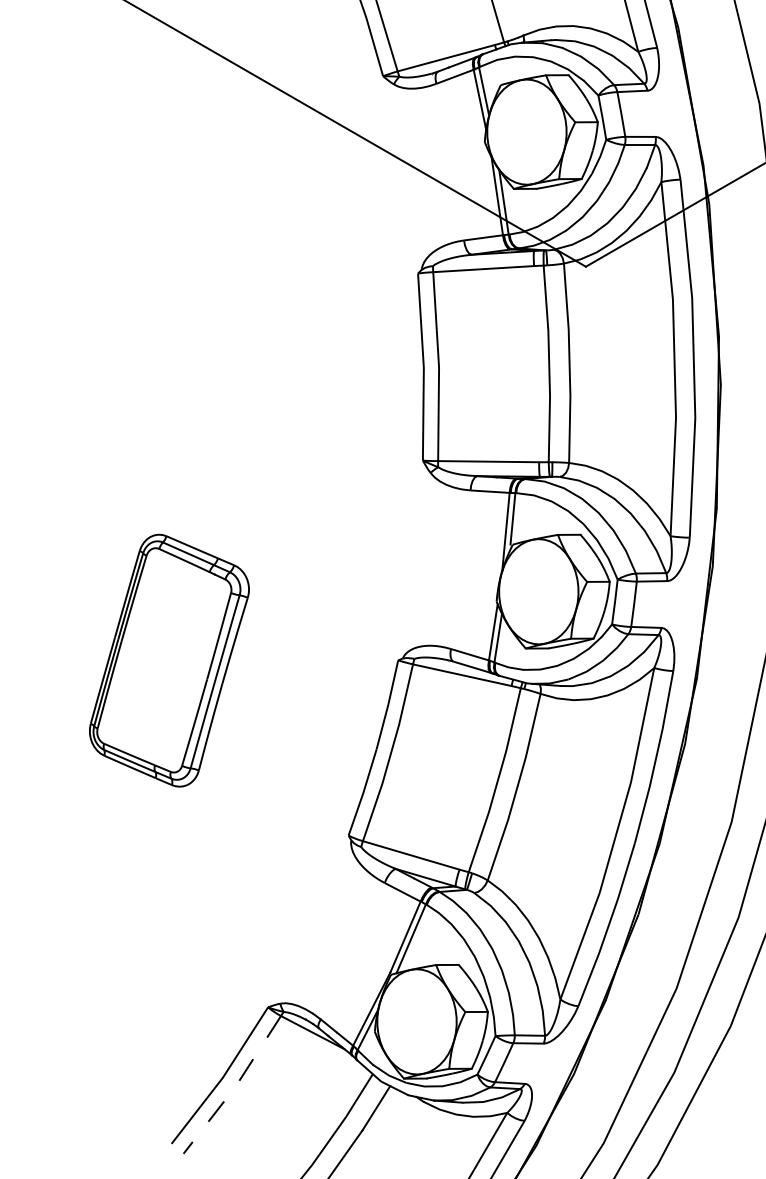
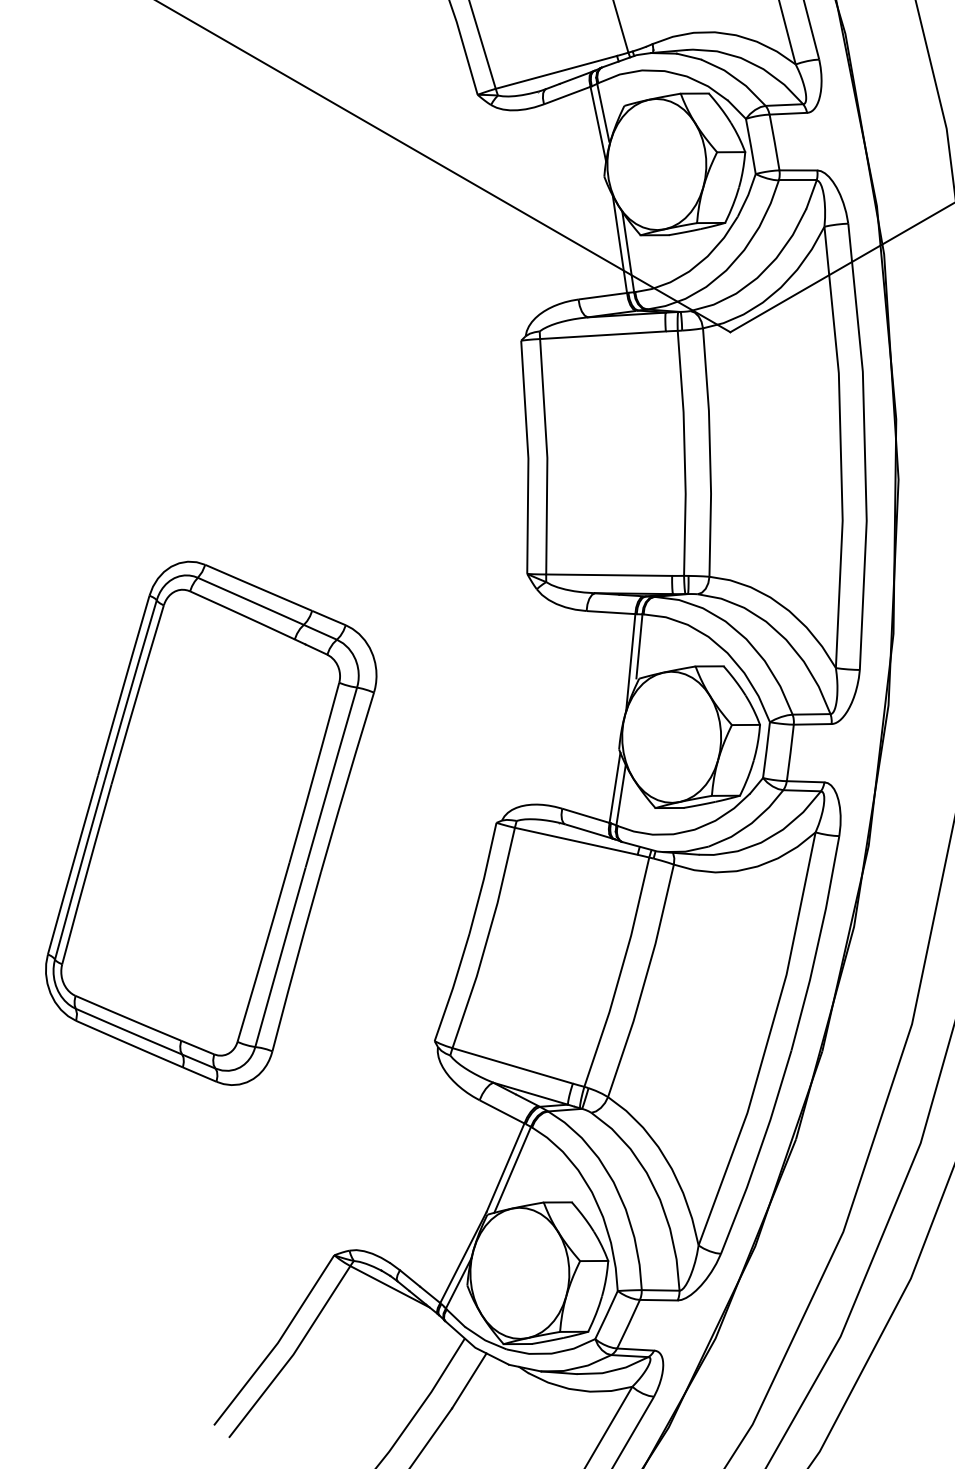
part: (169, 660) -> (211, 822), size x1.67
line: (235, 1086) -> (293, 1354), dashed -> solid

